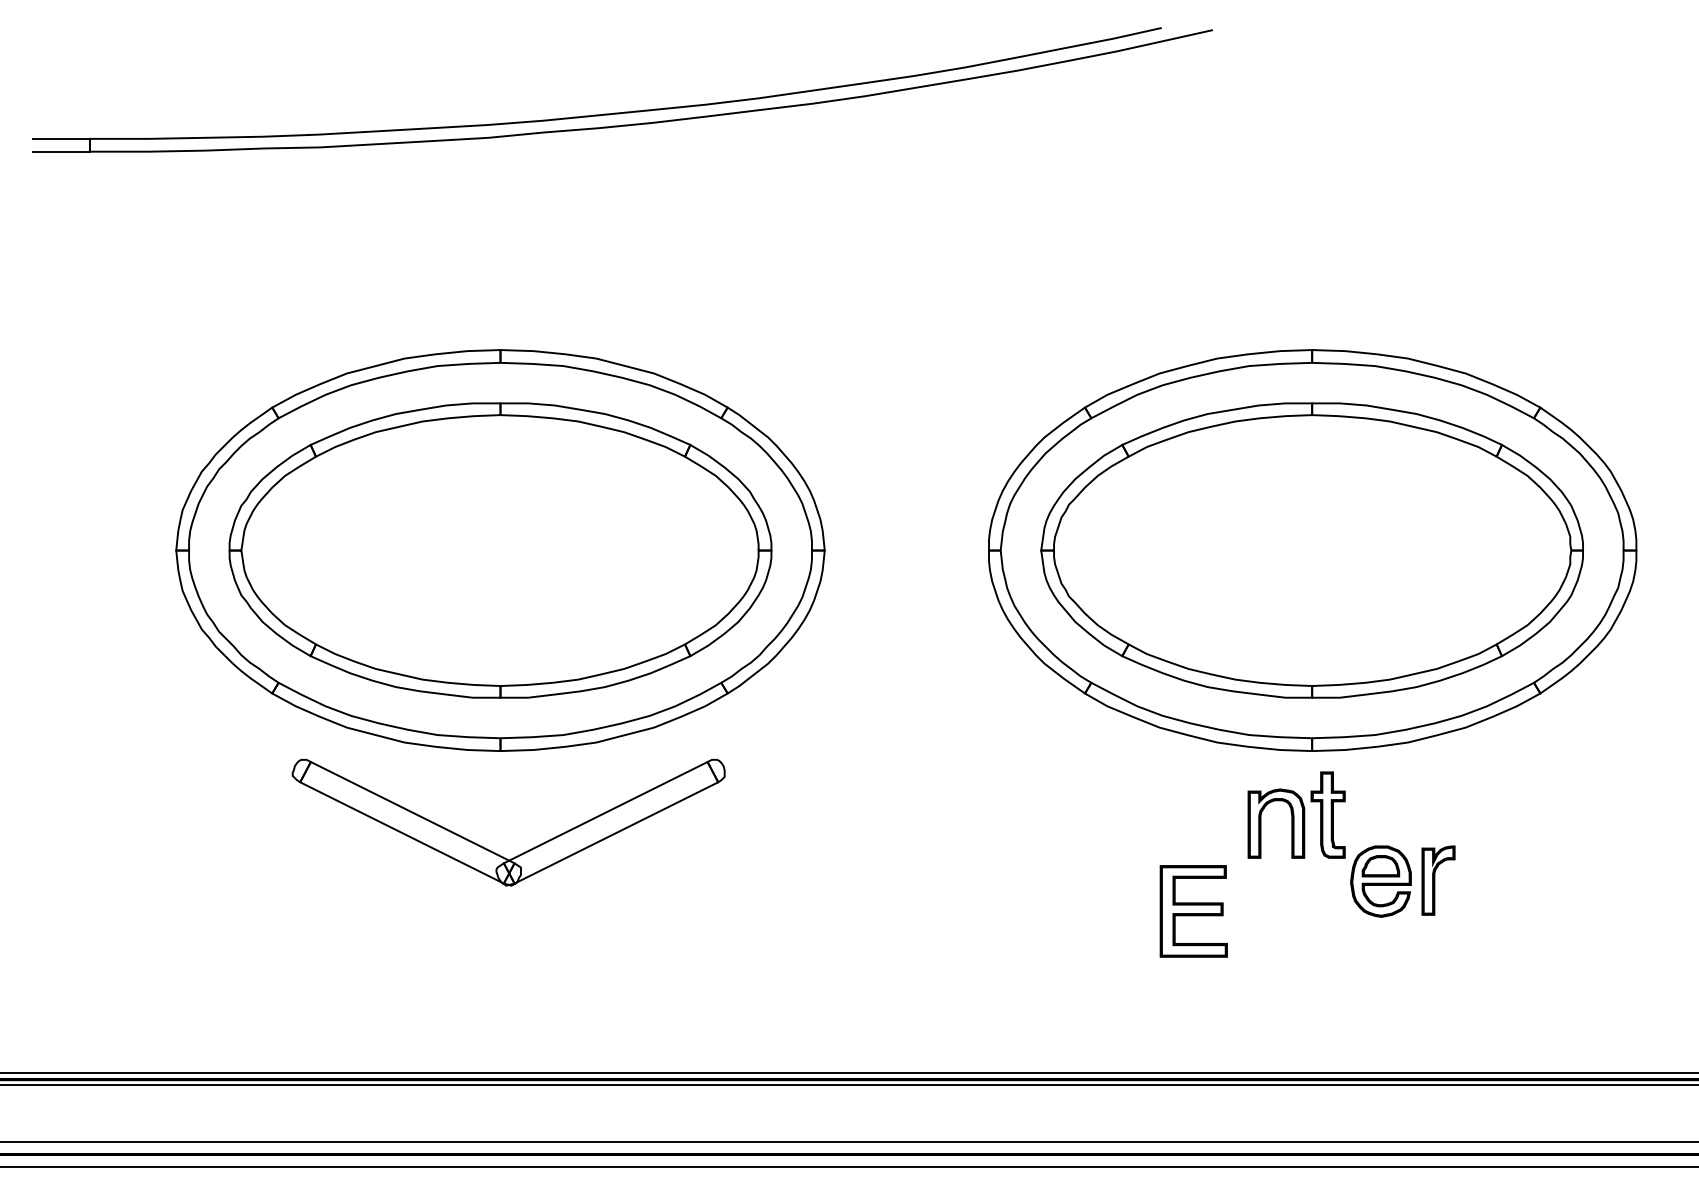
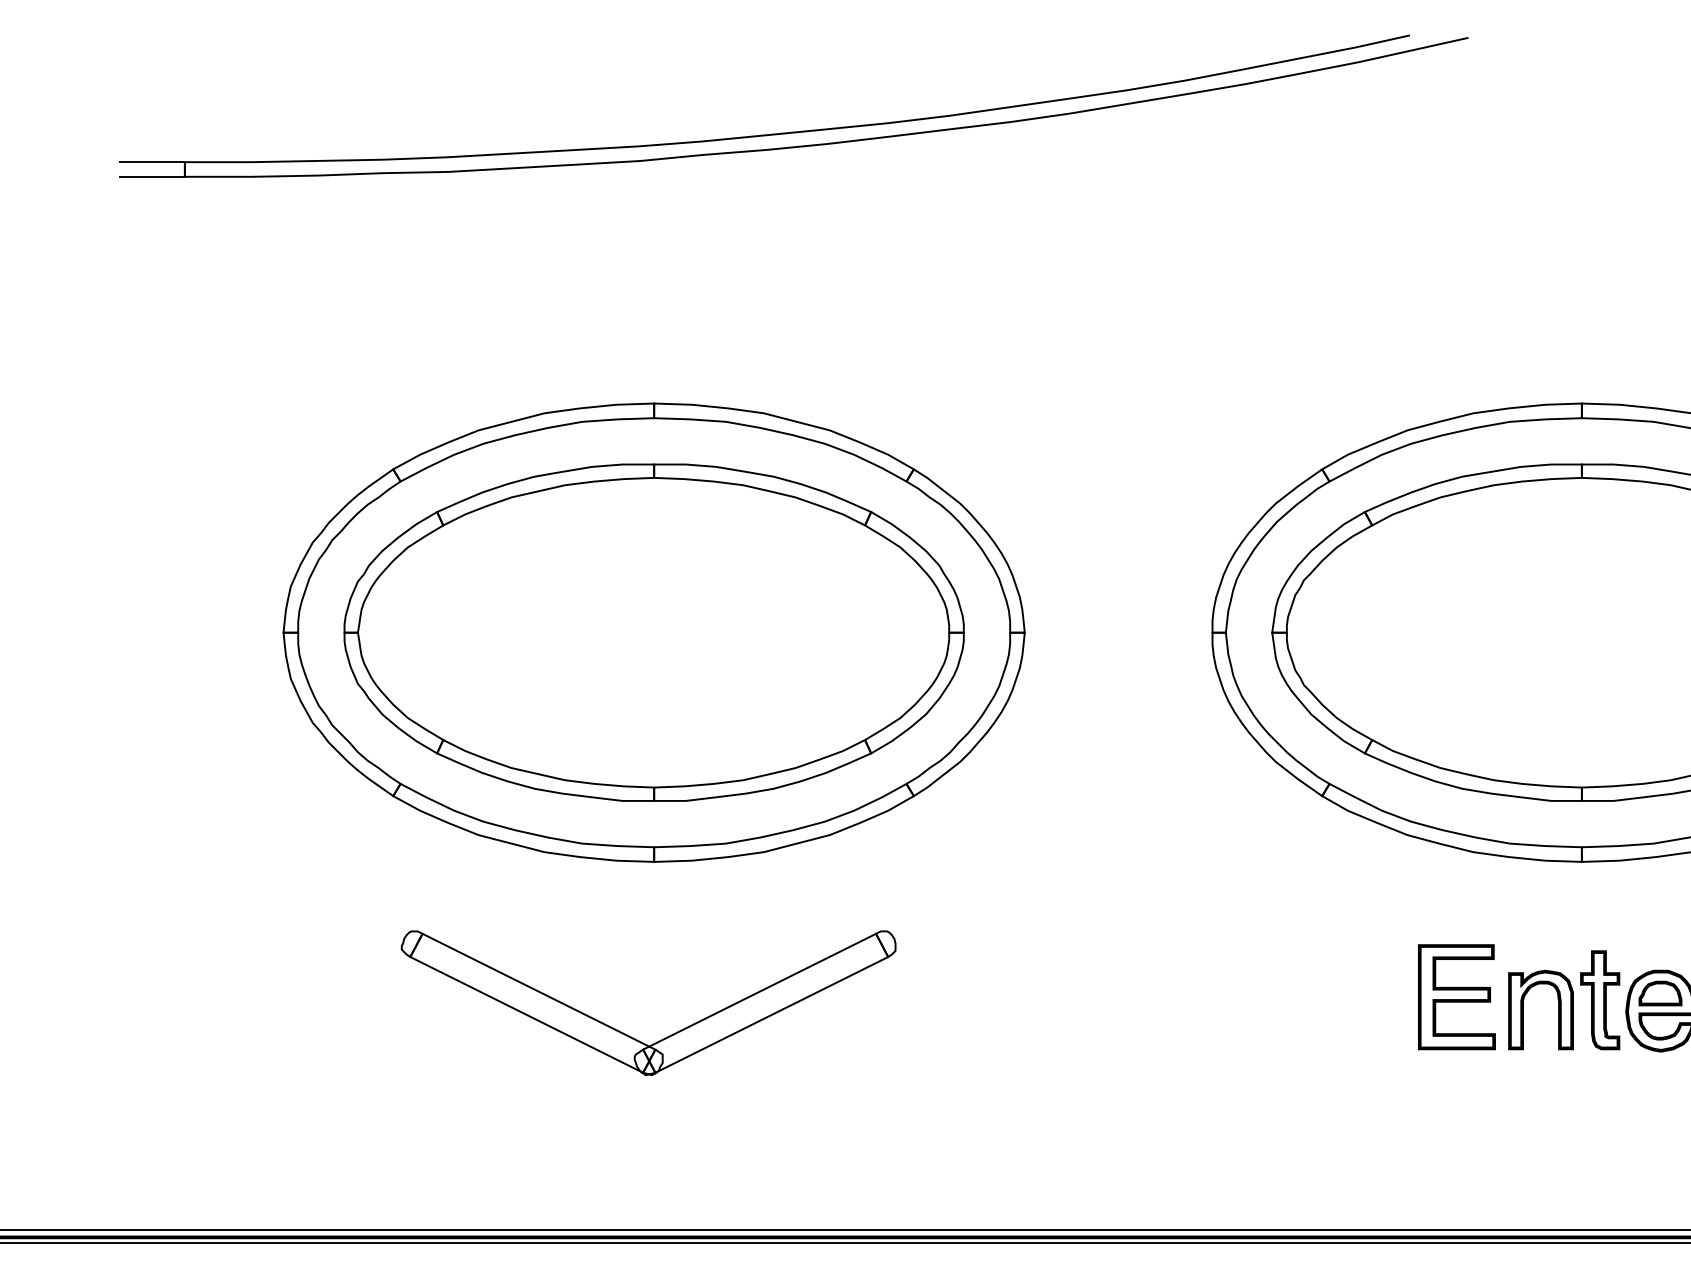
part: (1296, 814) -> (1563, 999), moved
part: (493, 851) -> (631, 1036), moved
part: (1193, 911) -> (1456, 997), moved

